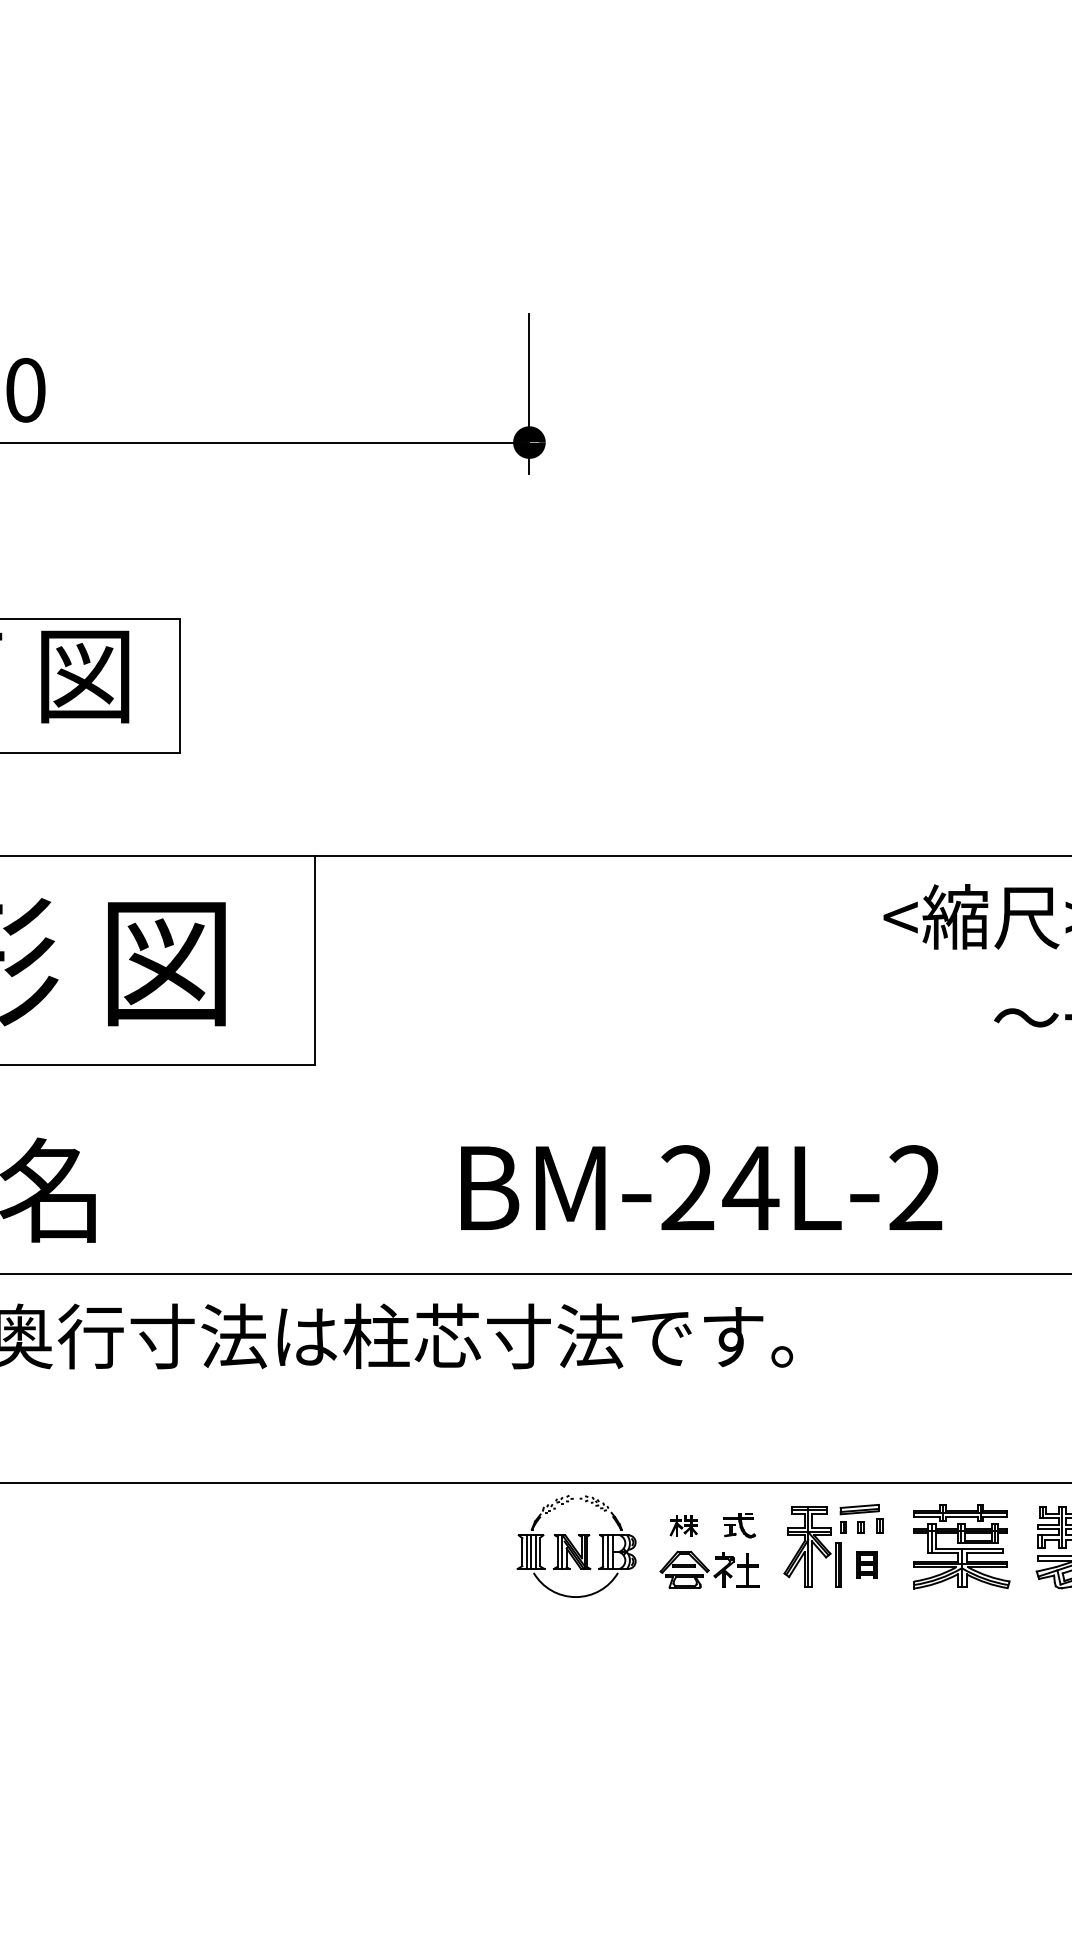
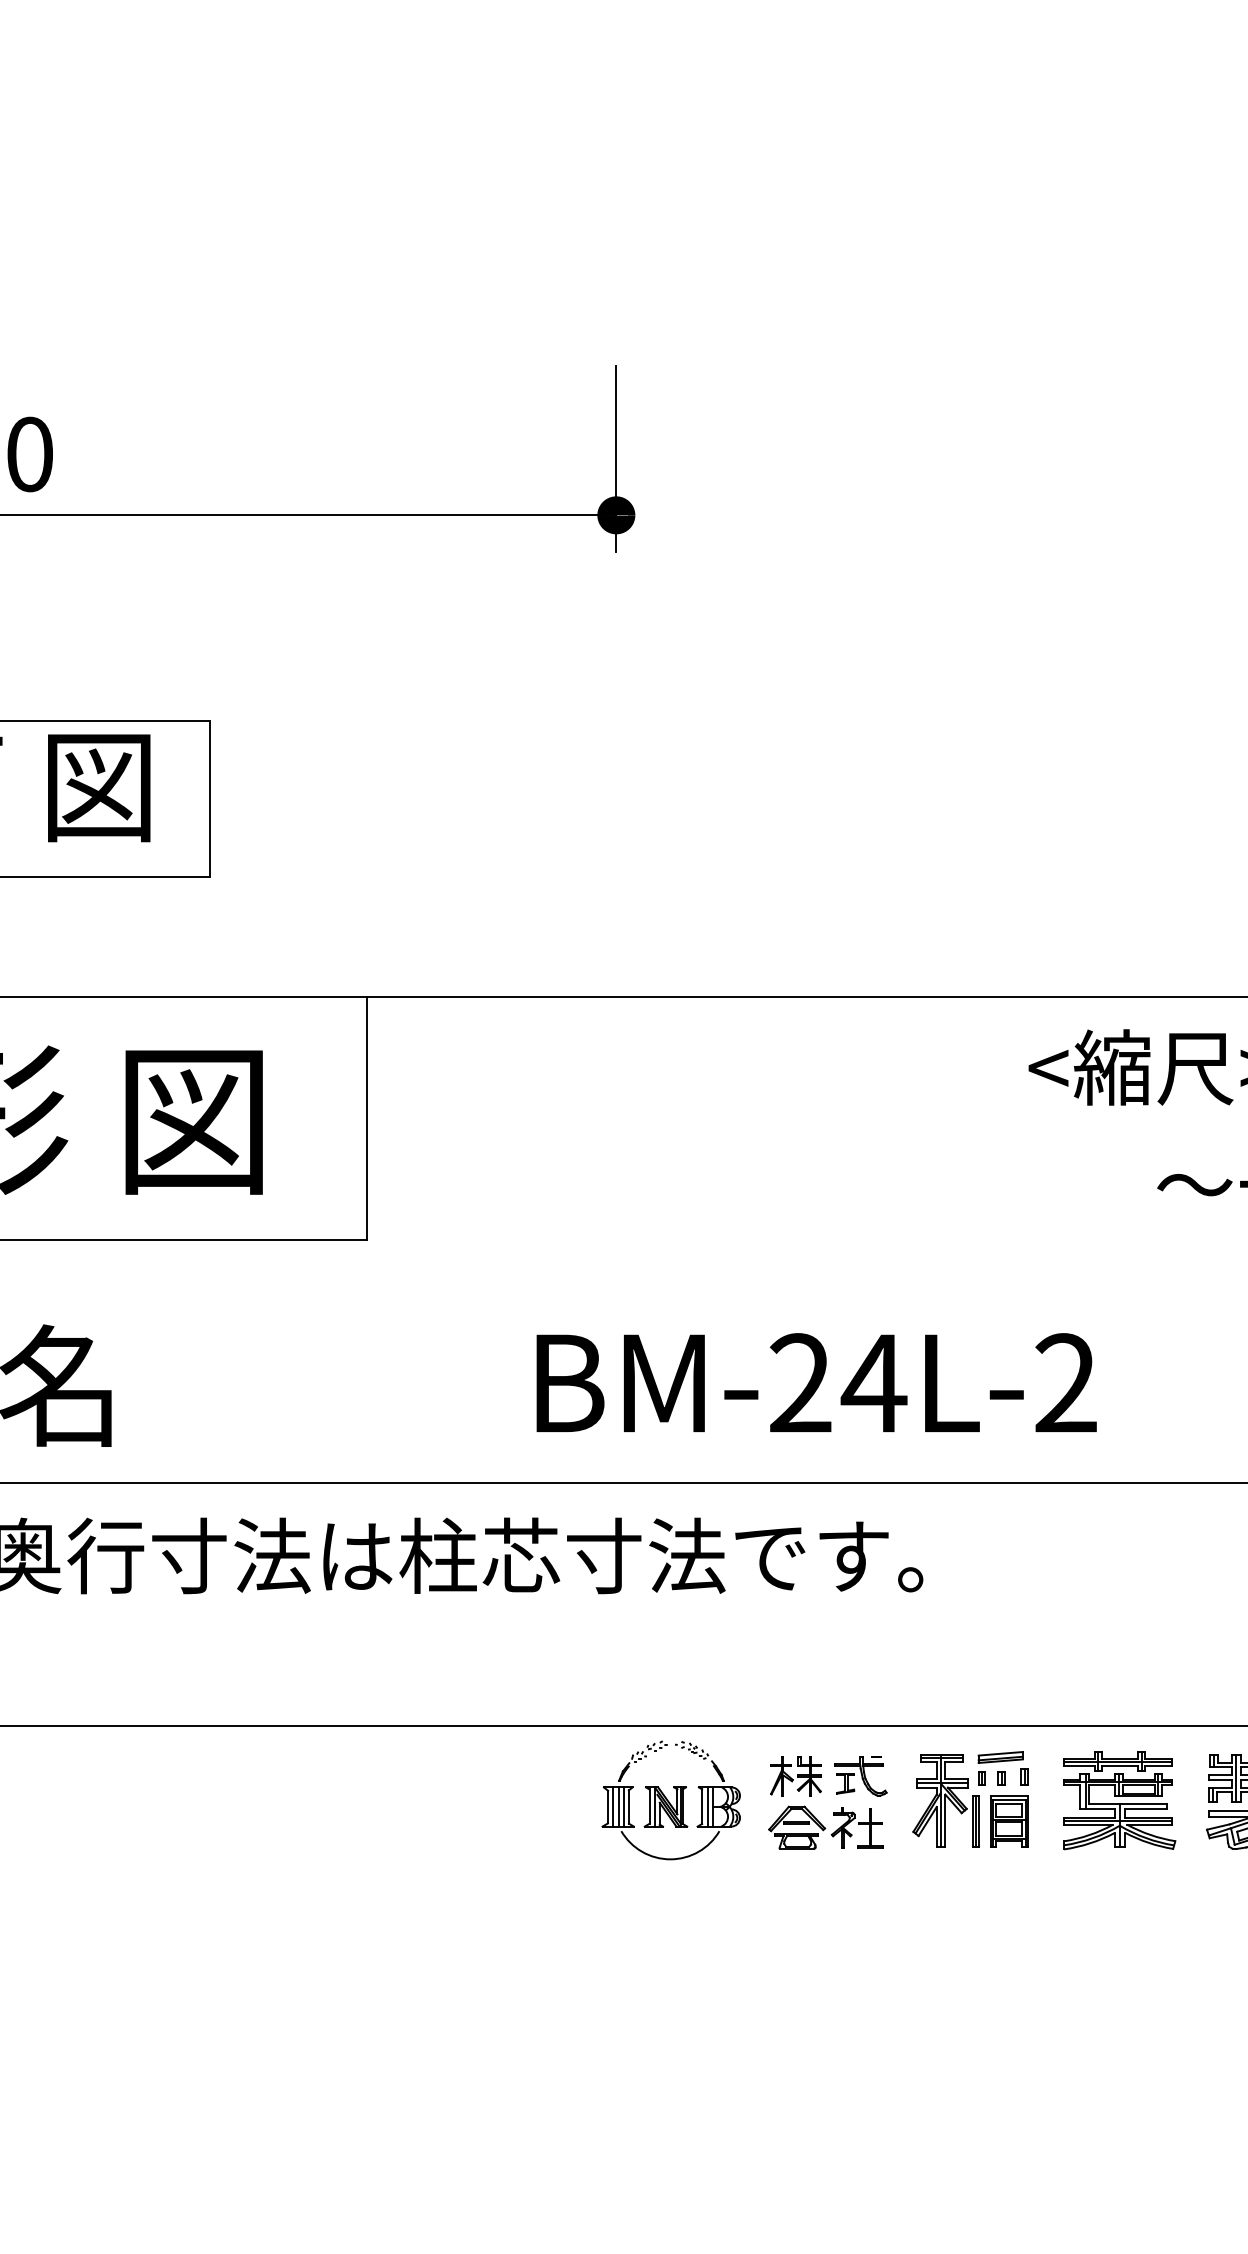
part: (683, 1525) -> (795, 1776), size x1.67
part: (739, 1525) -> (860, 1776), size x1.43
part: (867, 1564) -> (1009, 1821), size x1.67

